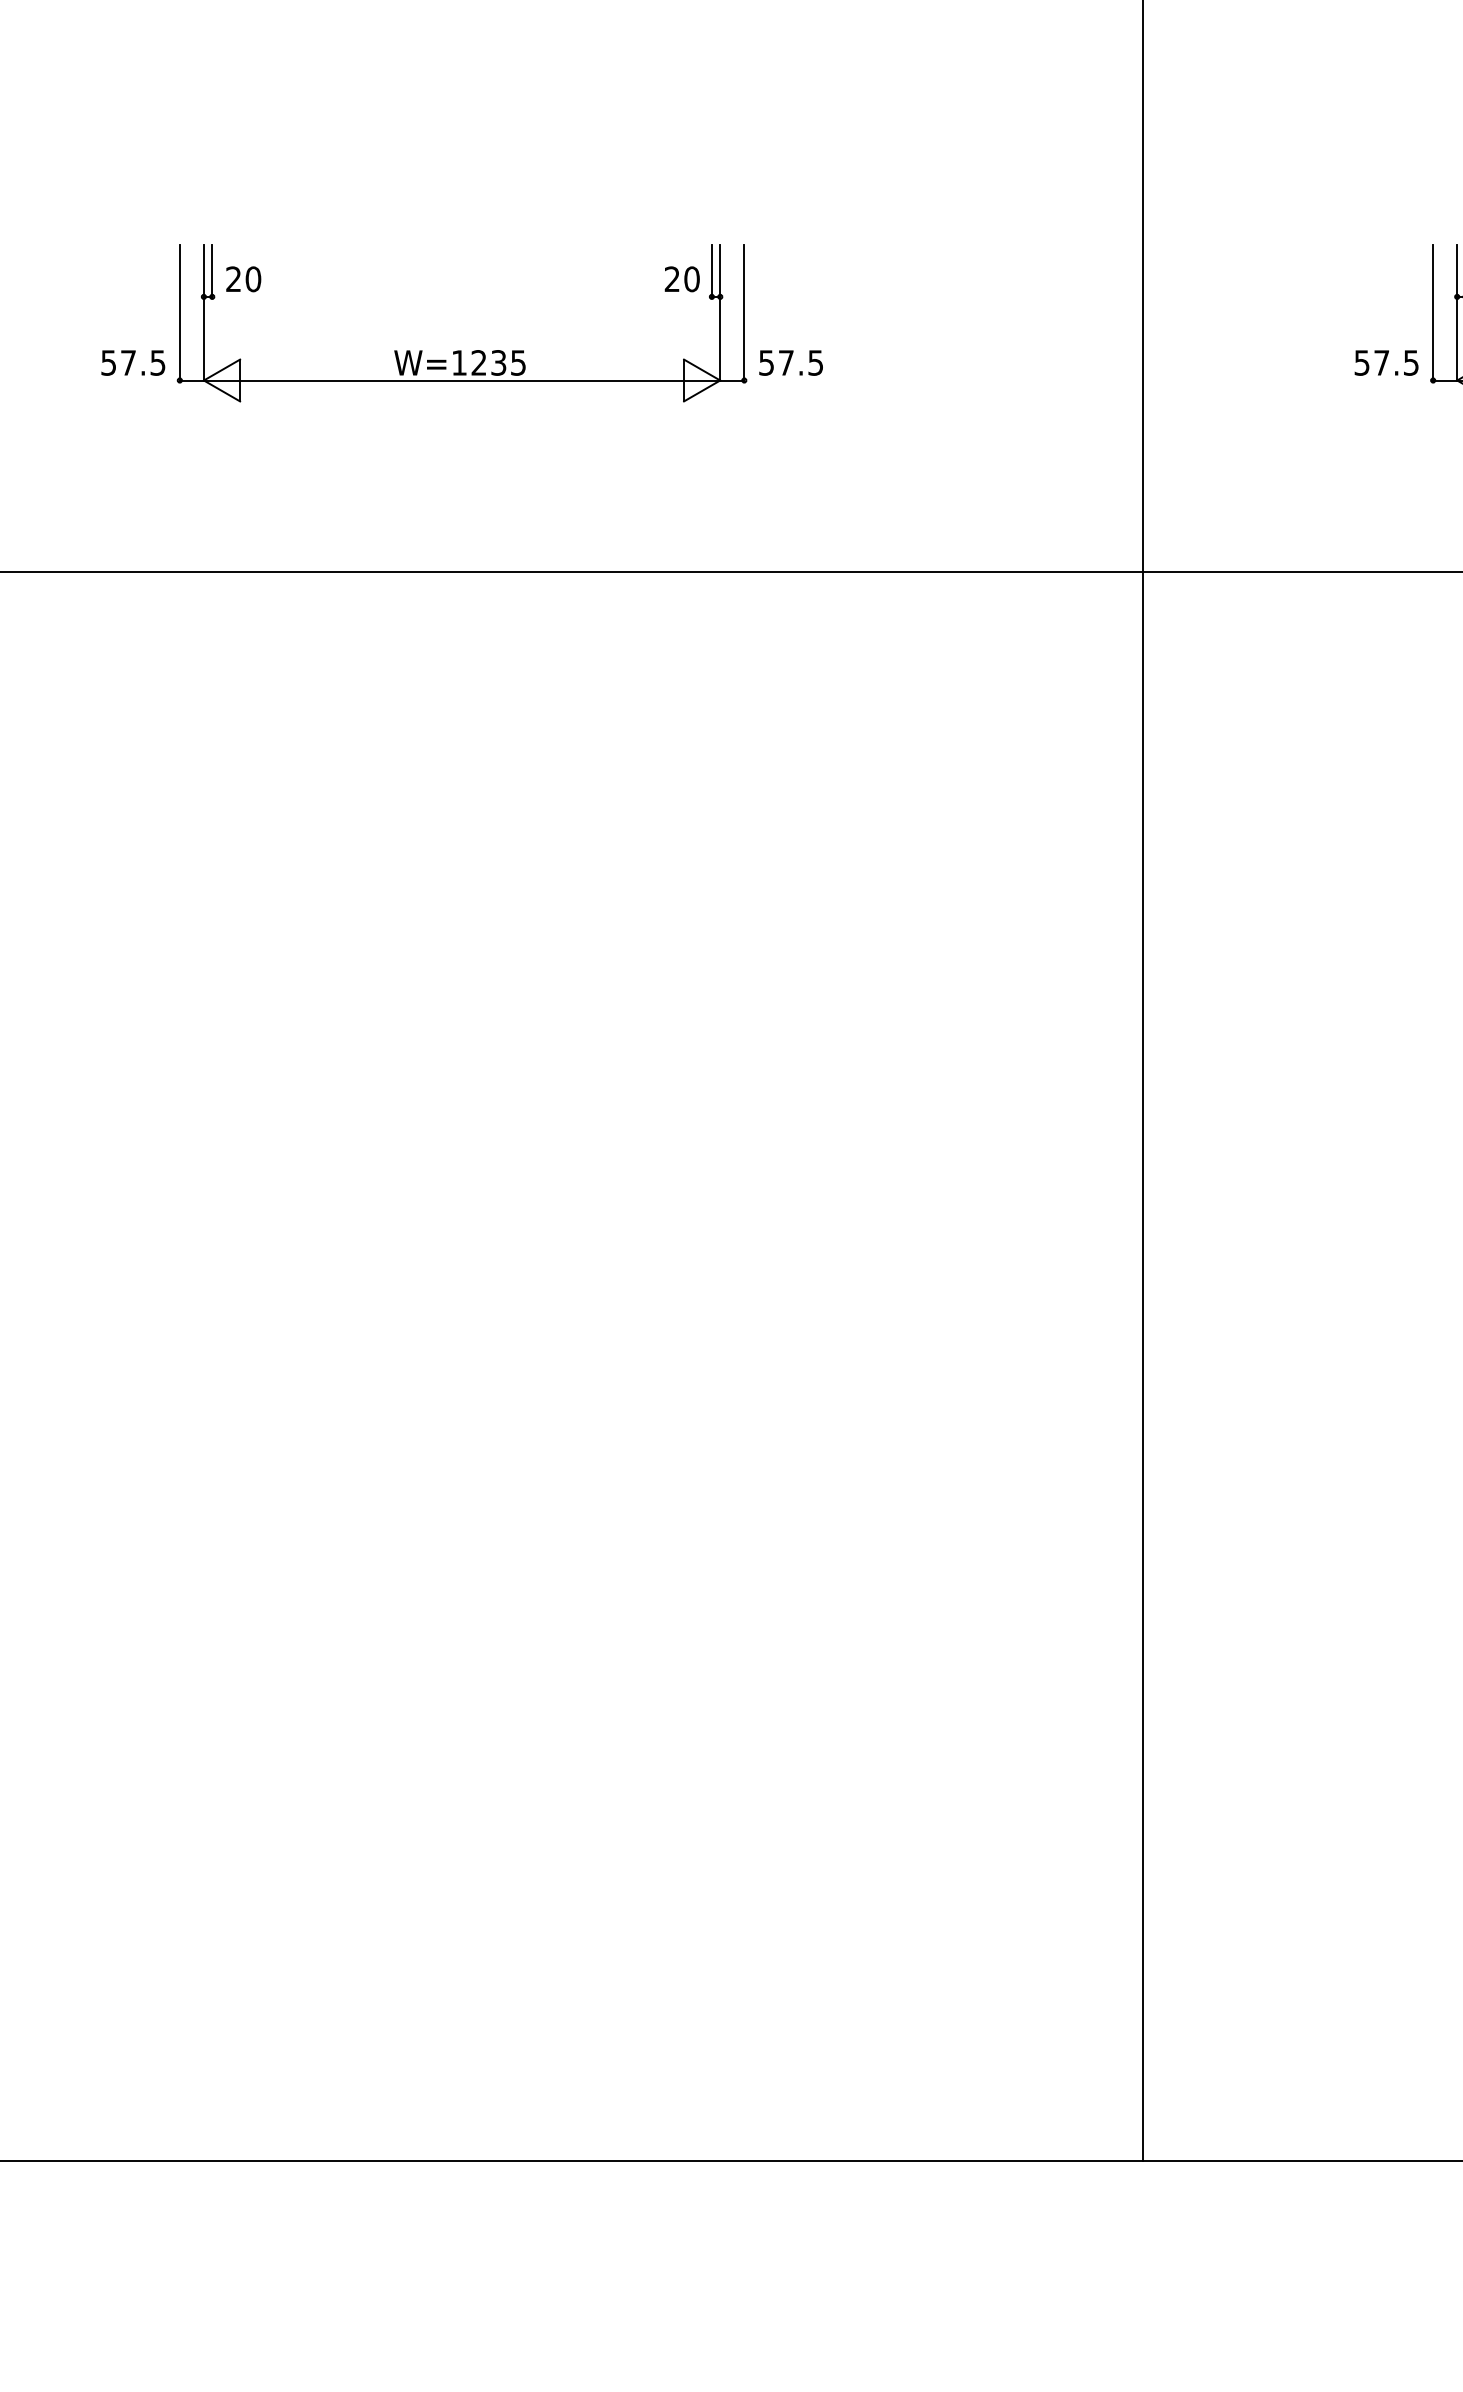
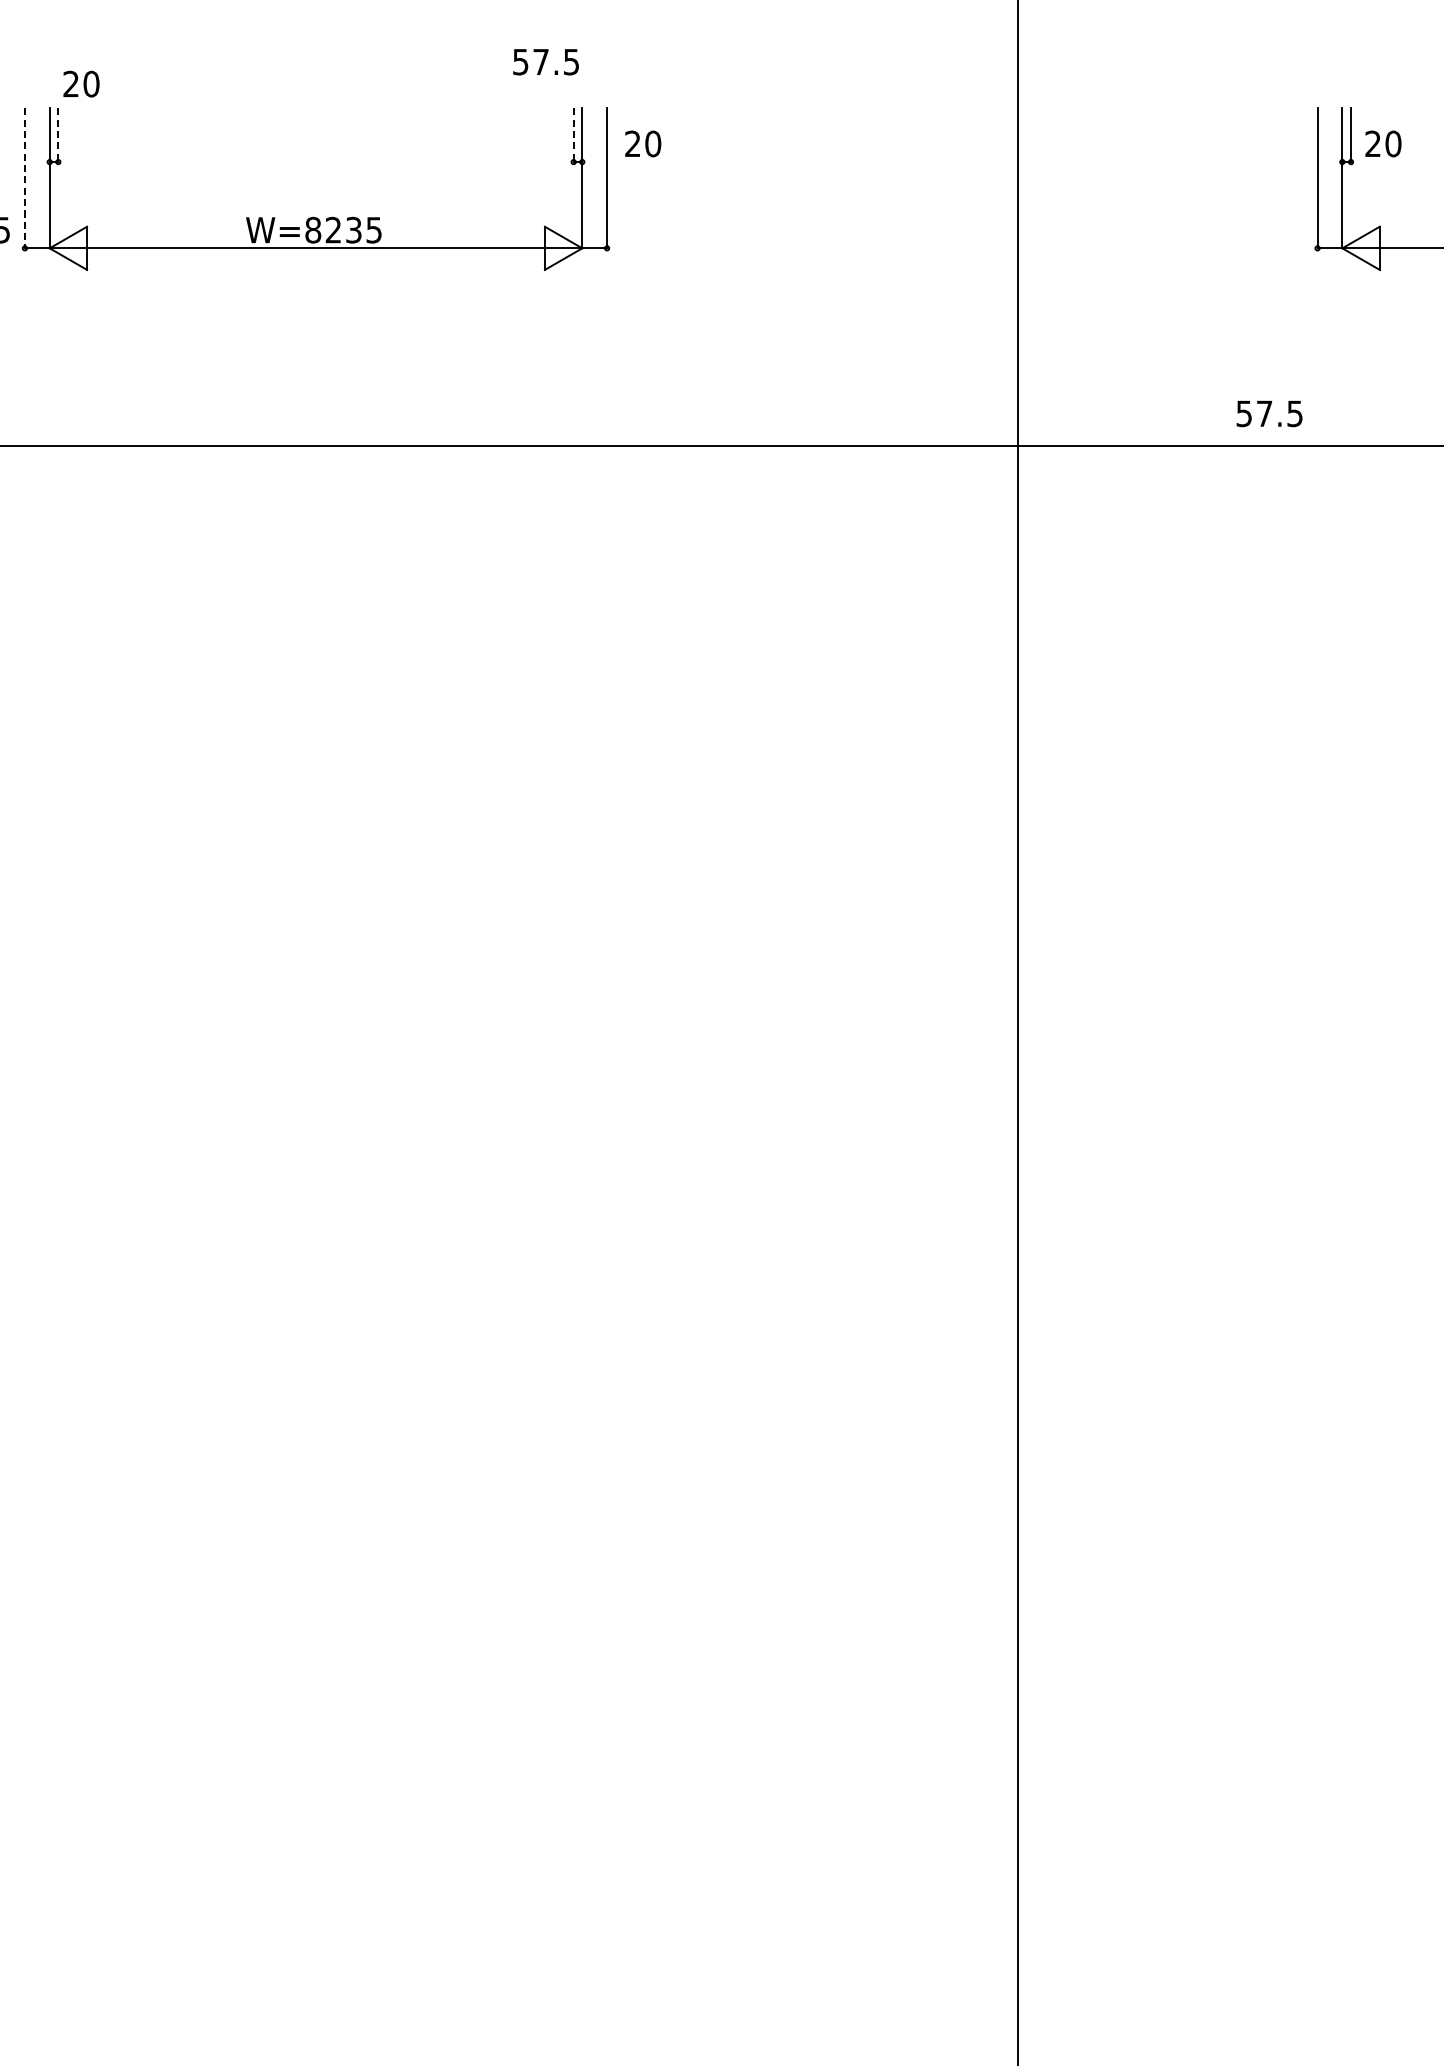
line: (212, 271) -> (58, 135), solid -> dashed
line: (711, 271) -> (573, 135), solid -> dashed
text: (243, 279) -> (81, 84), moved
text: (681, 279) -> (642, 144), moved
line: (179, 312) -> (24, 178), solid -> dashed
text: (459, 362) -> (313, 229), W=1235 -> W=8235
text: (790, 362) -> (545, 61), moved
text: (1386, 362) -> (1269, 413), moved

